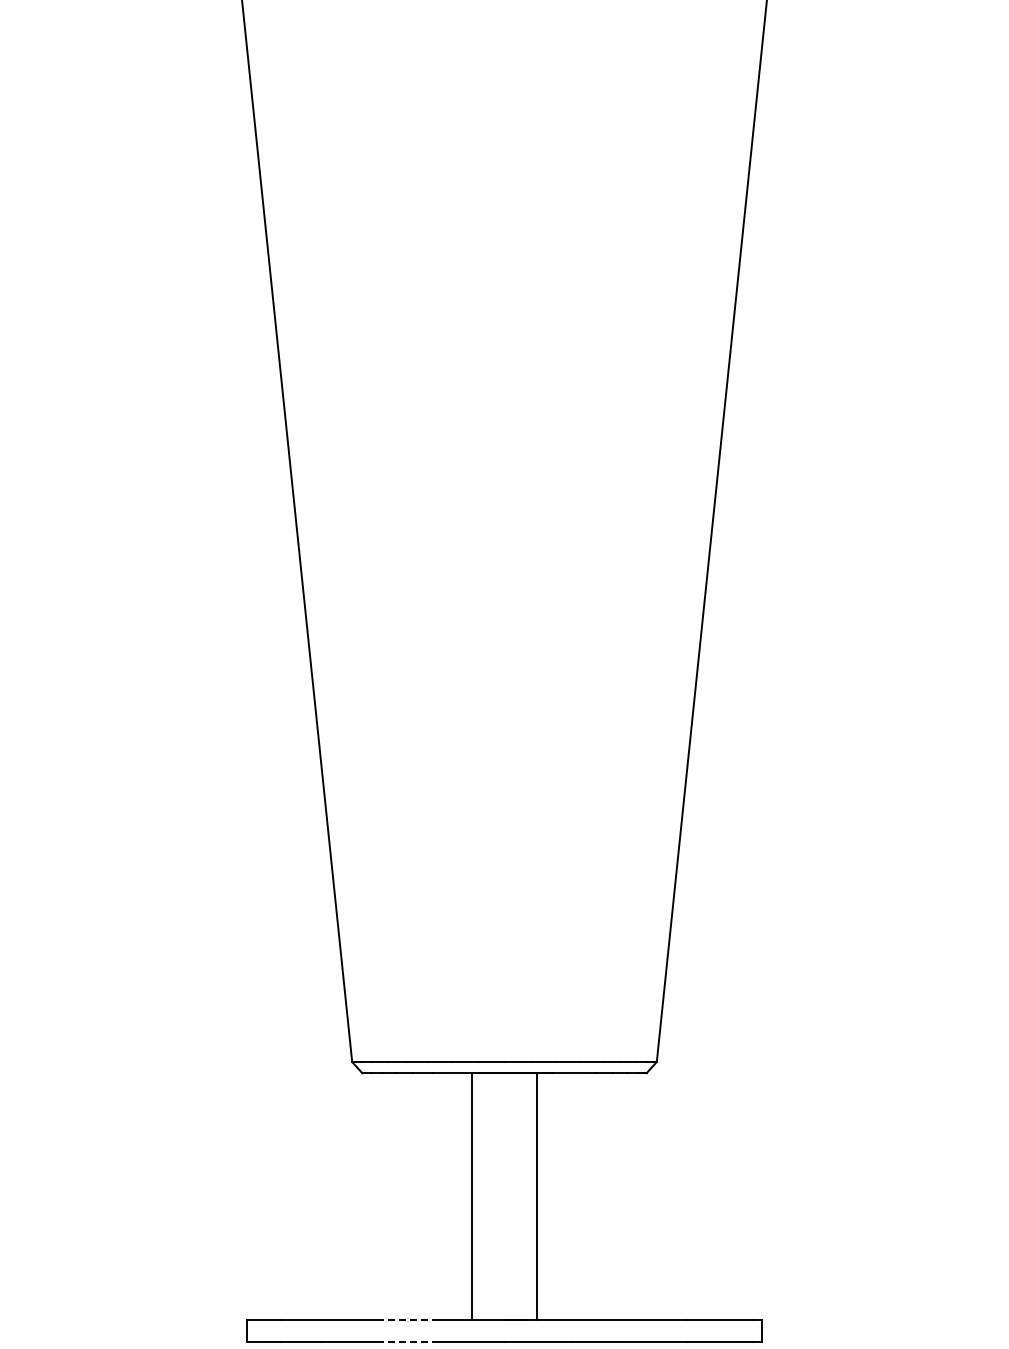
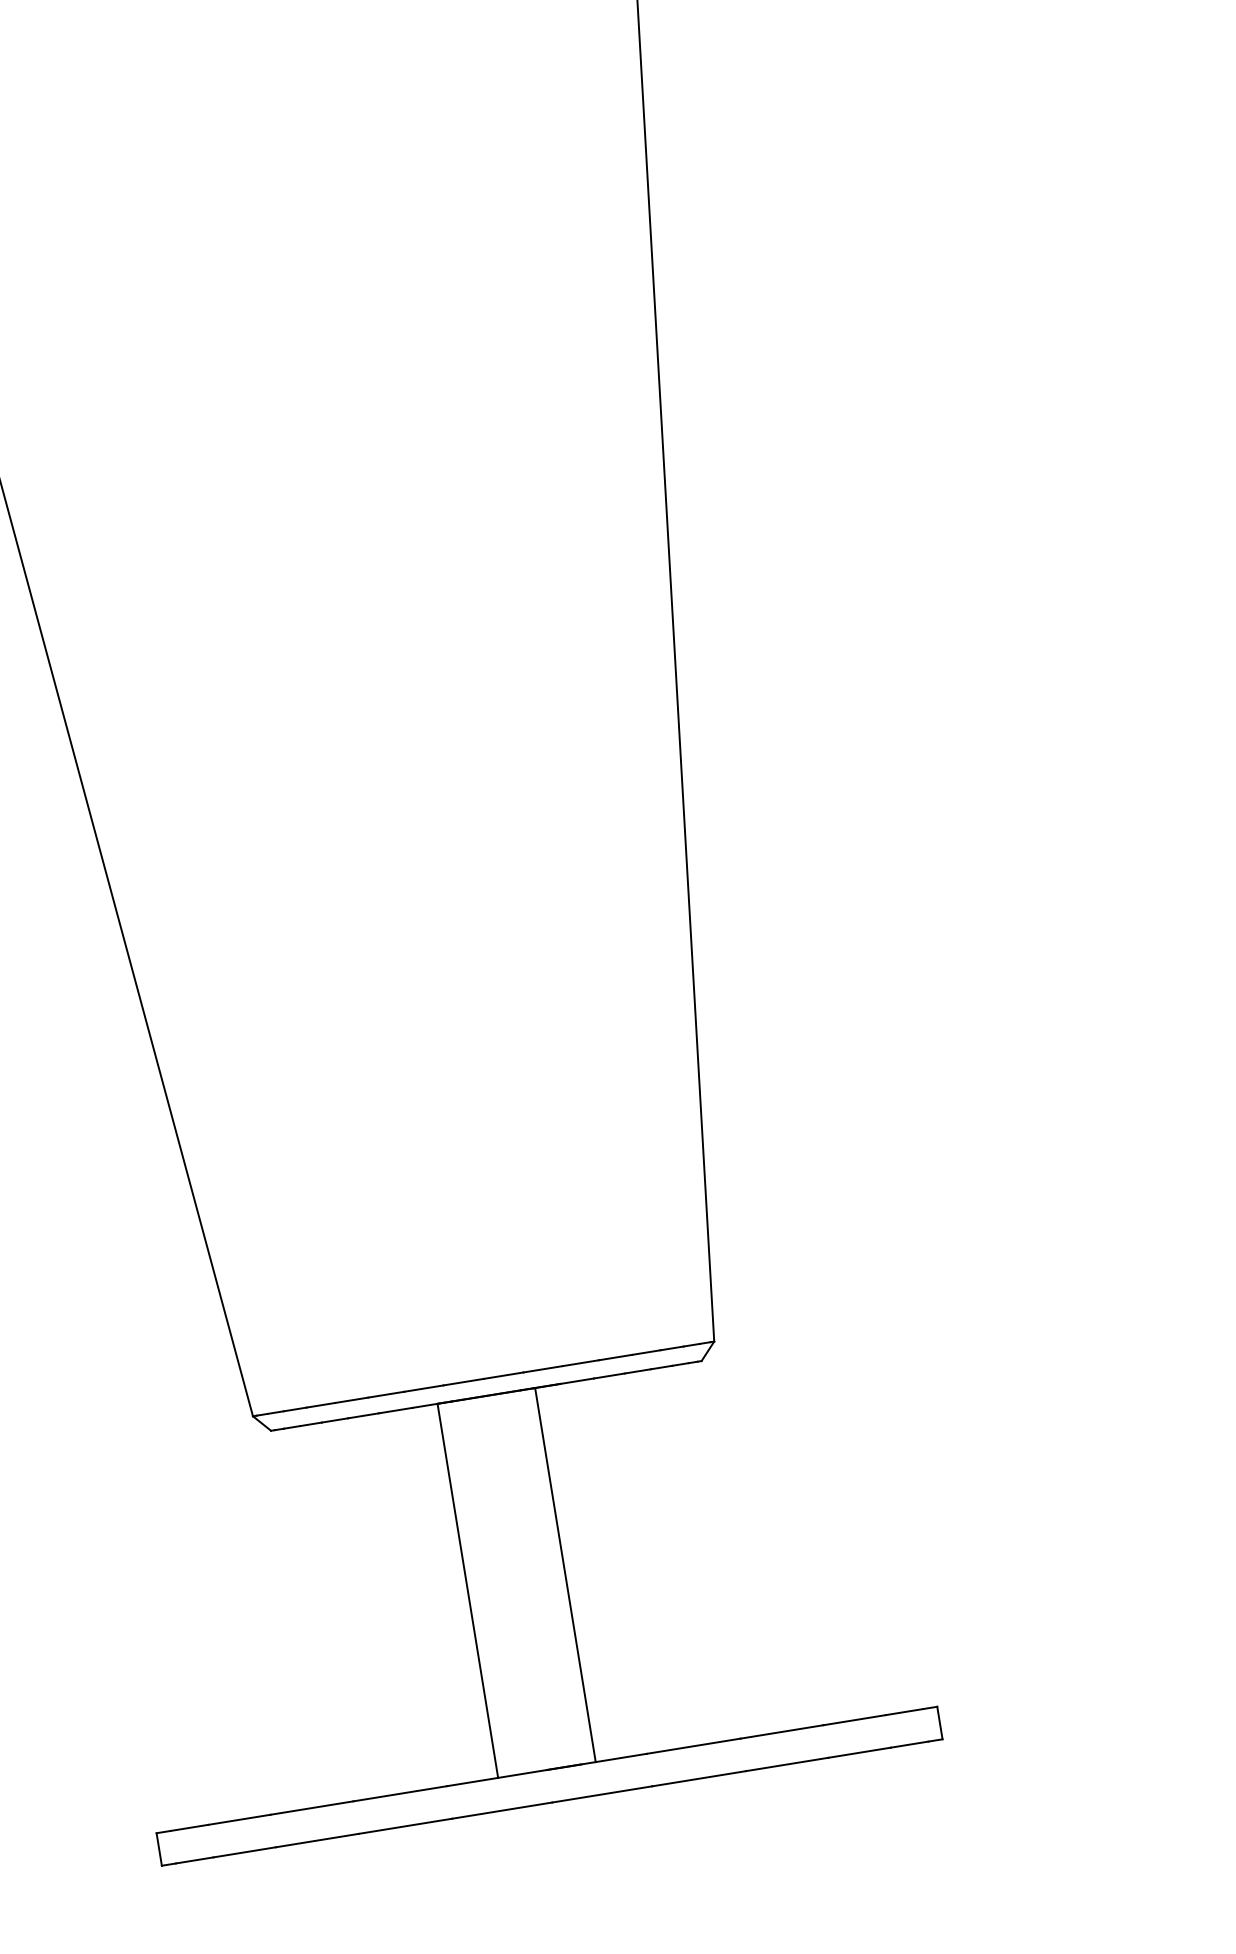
line: (407, 1320) -> (400, 1794), dashed -> solid
line: (407, 1341) -> (405, 1825), dashed -> solid

